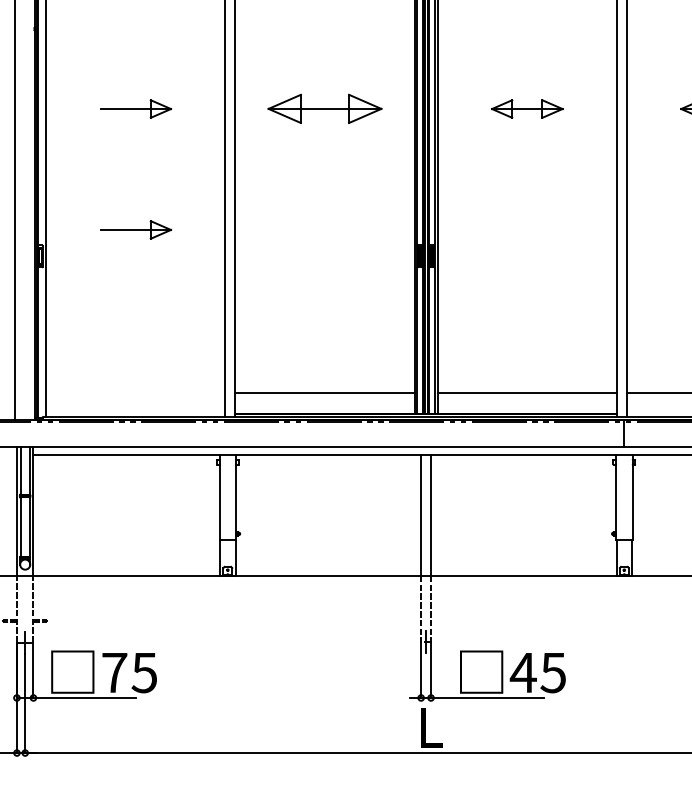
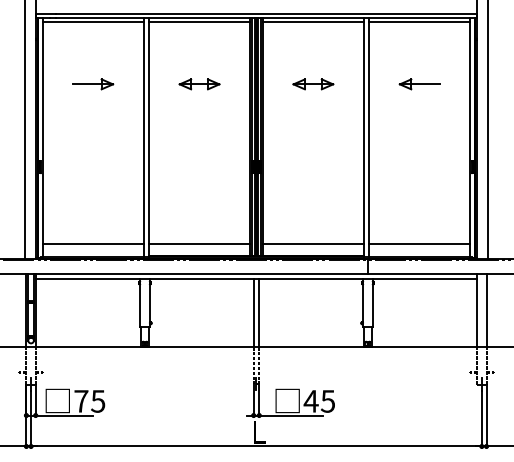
part: (324, 109) -> (199, 84), size x0.62
part: (136, 230) -> (93, 152), removed
line: (134, 393) -> (92, 244), added

